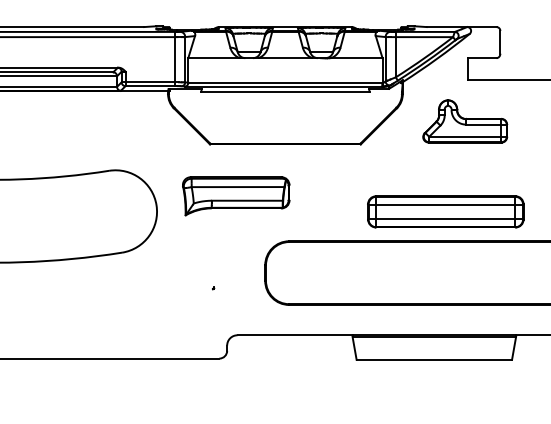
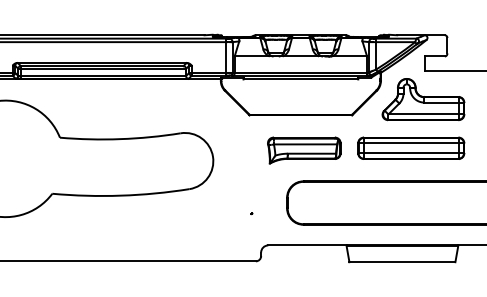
part: (465, 121) -> (423, 99), size x1.43
part: (236, 196) -> (304, 150), moved
part: (446, 210) -> (411, 147), moved

